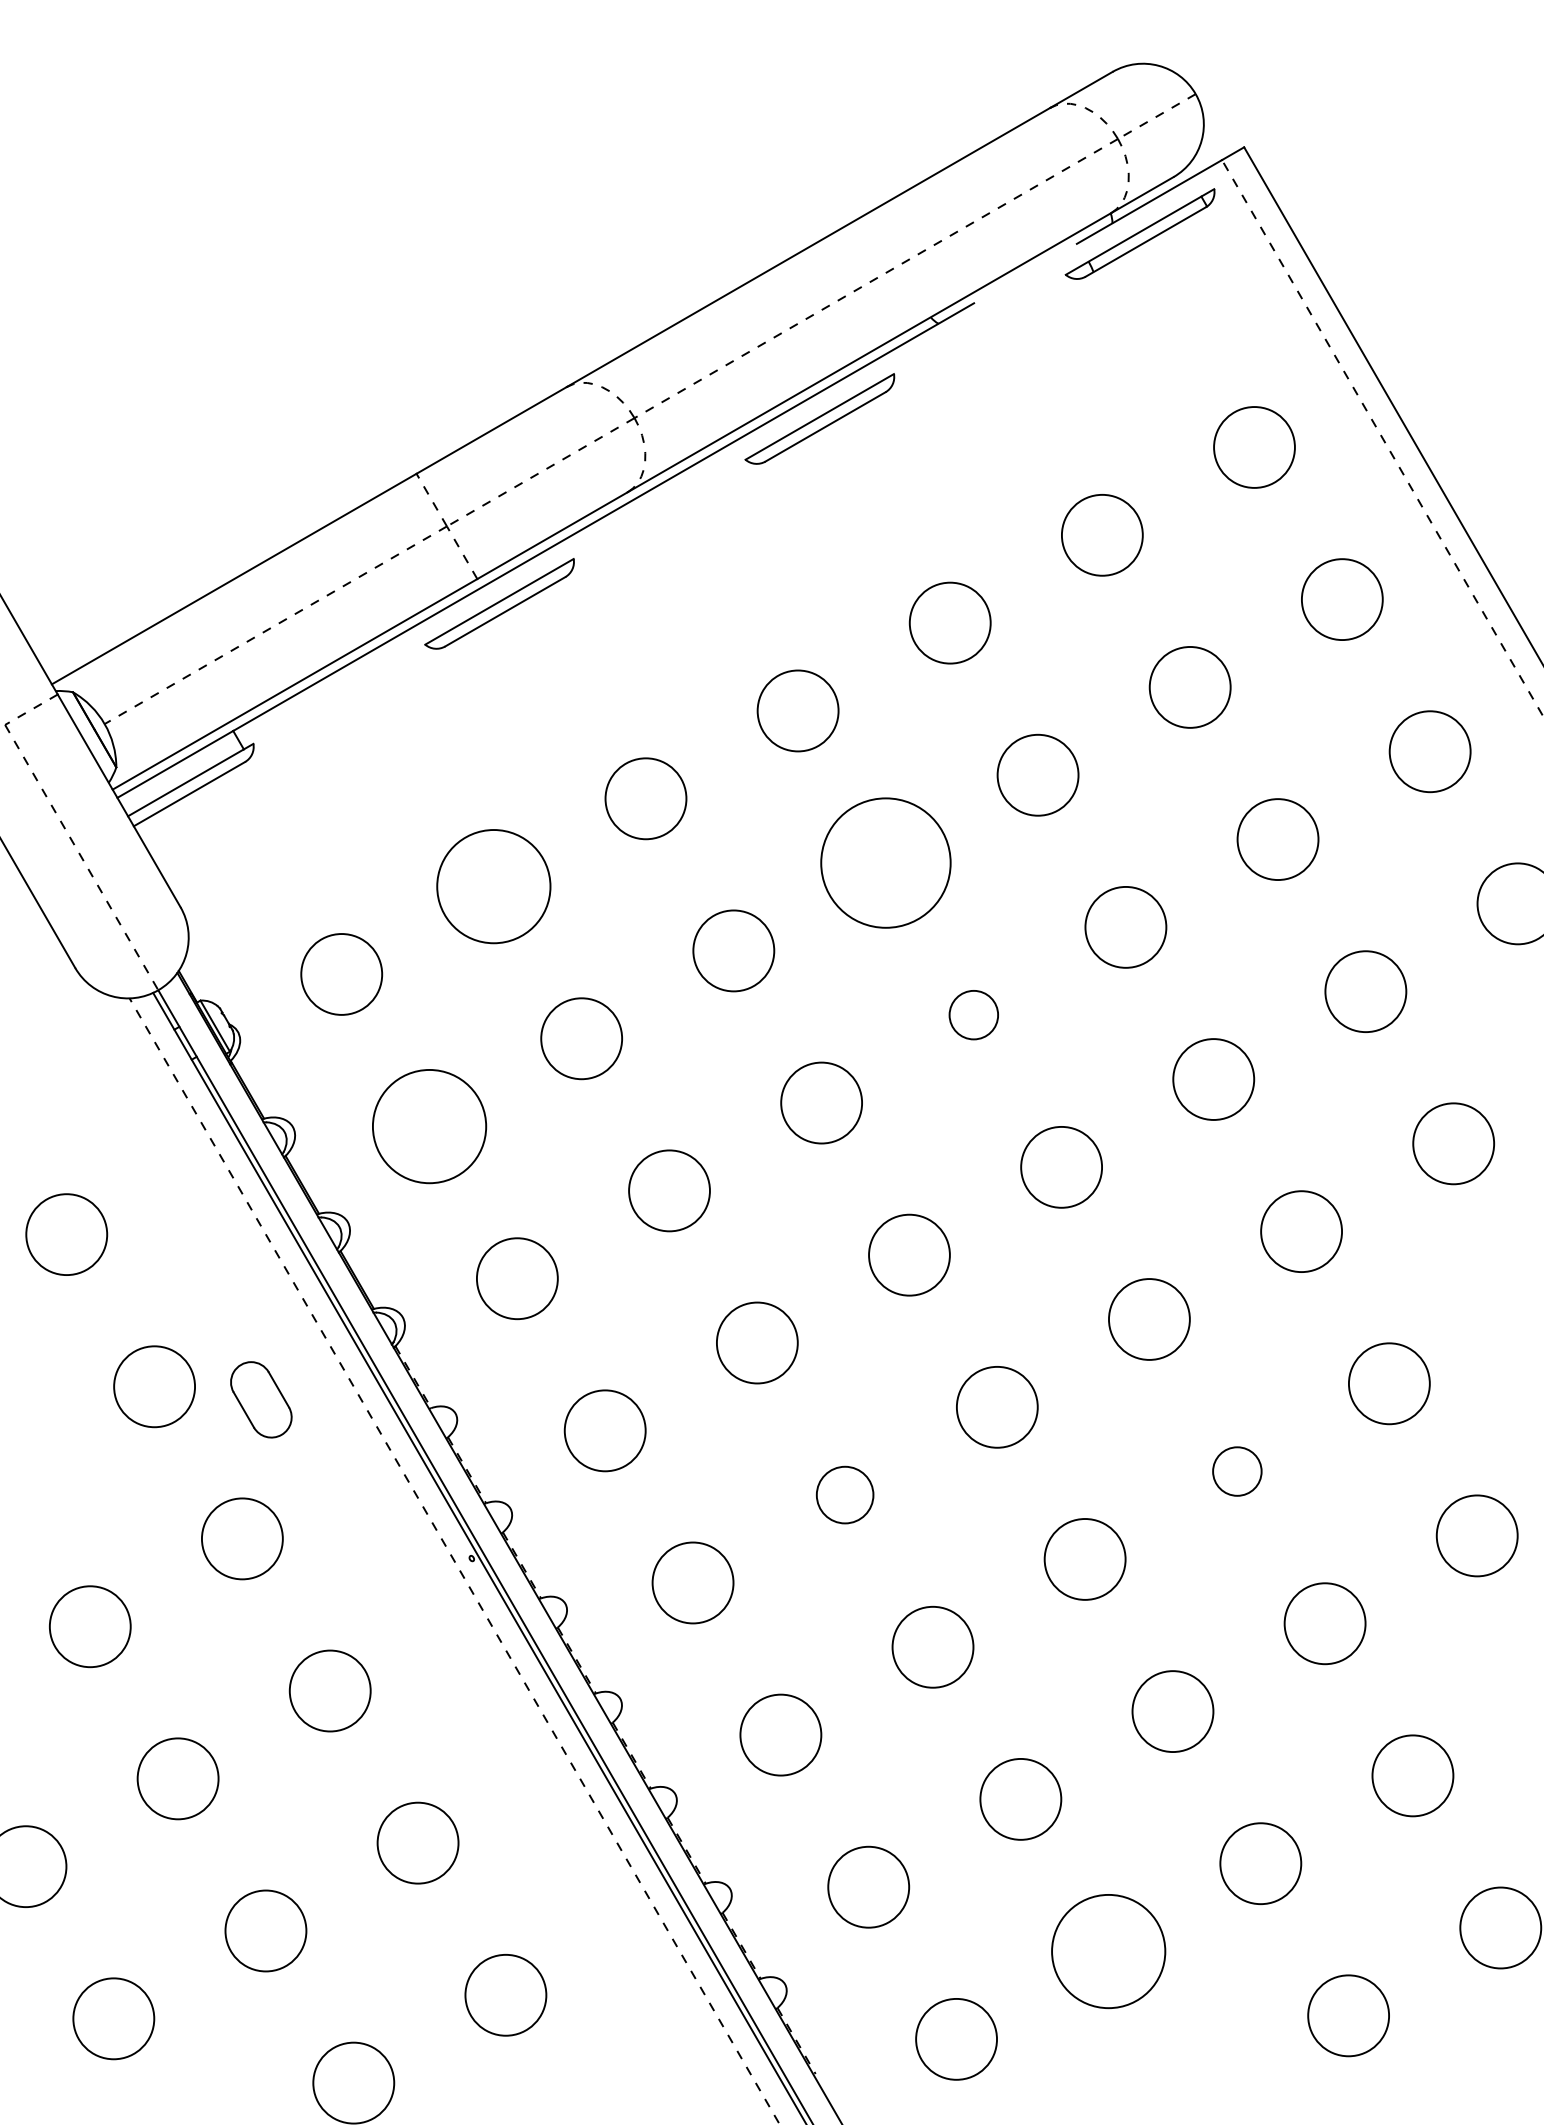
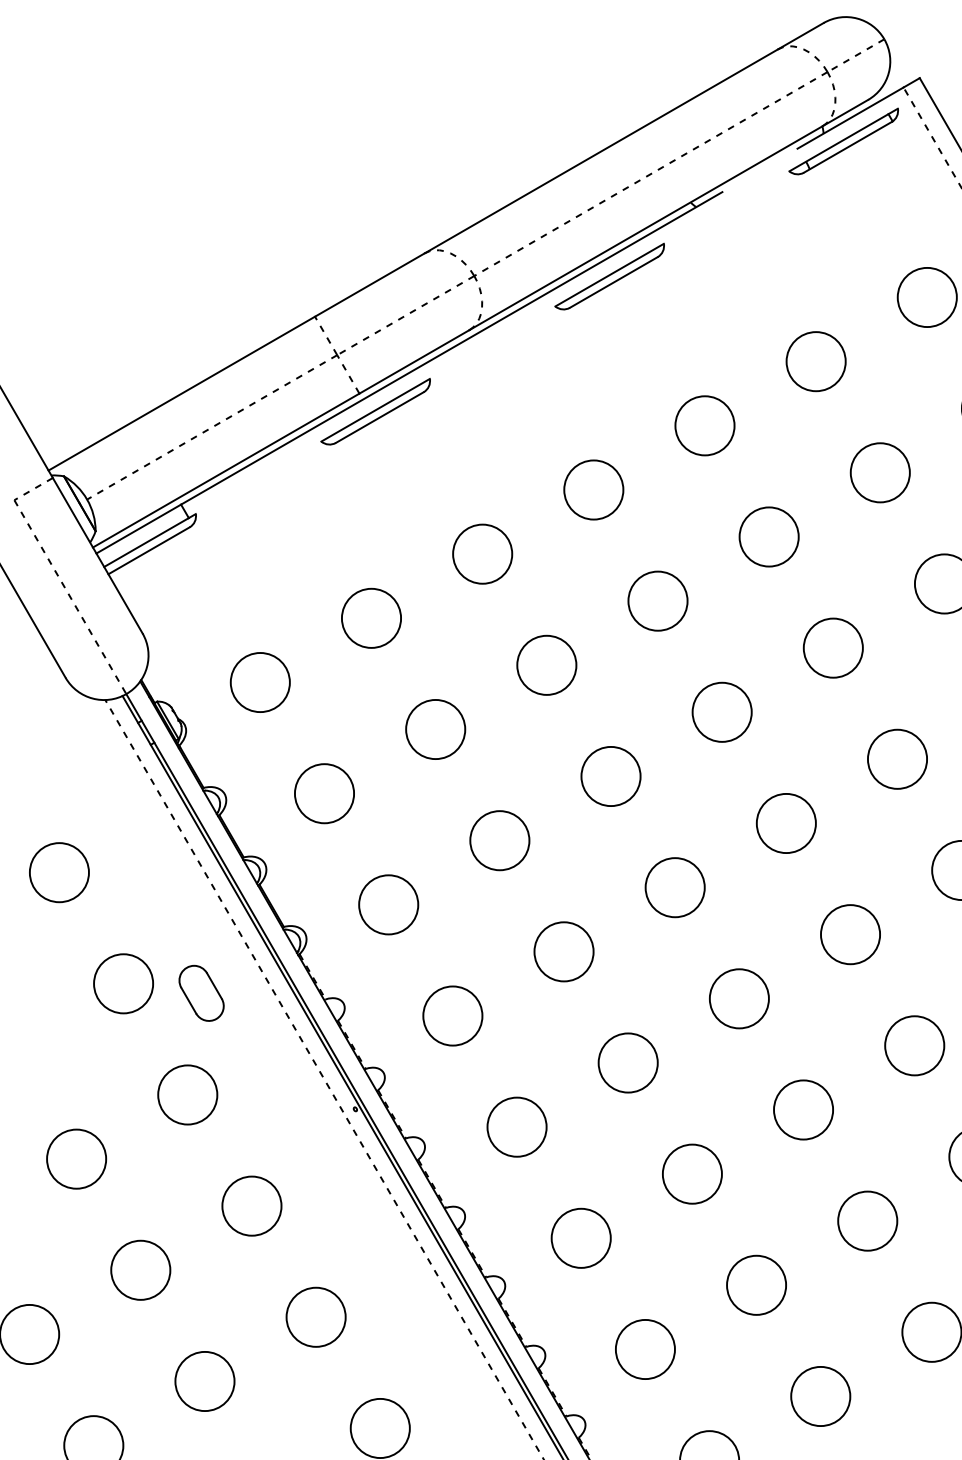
circle: (885, 862) -> (657, 600), size x0.62
circle: (493, 886) -> (371, 618), size x0.71
circle: (973, 1014) -> (721, 711), size x1.67
circle: (429, 1126) -> (324, 793), size x0.71
circle: (1237, 1471) -> (914, 1045), size x1.67
circle: (844, 1494) -> (627, 1062), size x1.43
circle: (1108, 1951) -> (820, 1396), size x0.71

